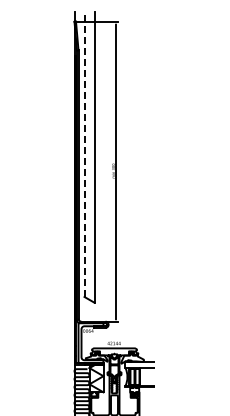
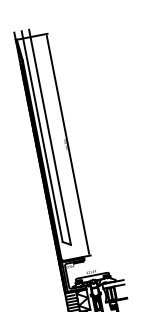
line: (84, 154) -> (42, 136), dashed -> solid

